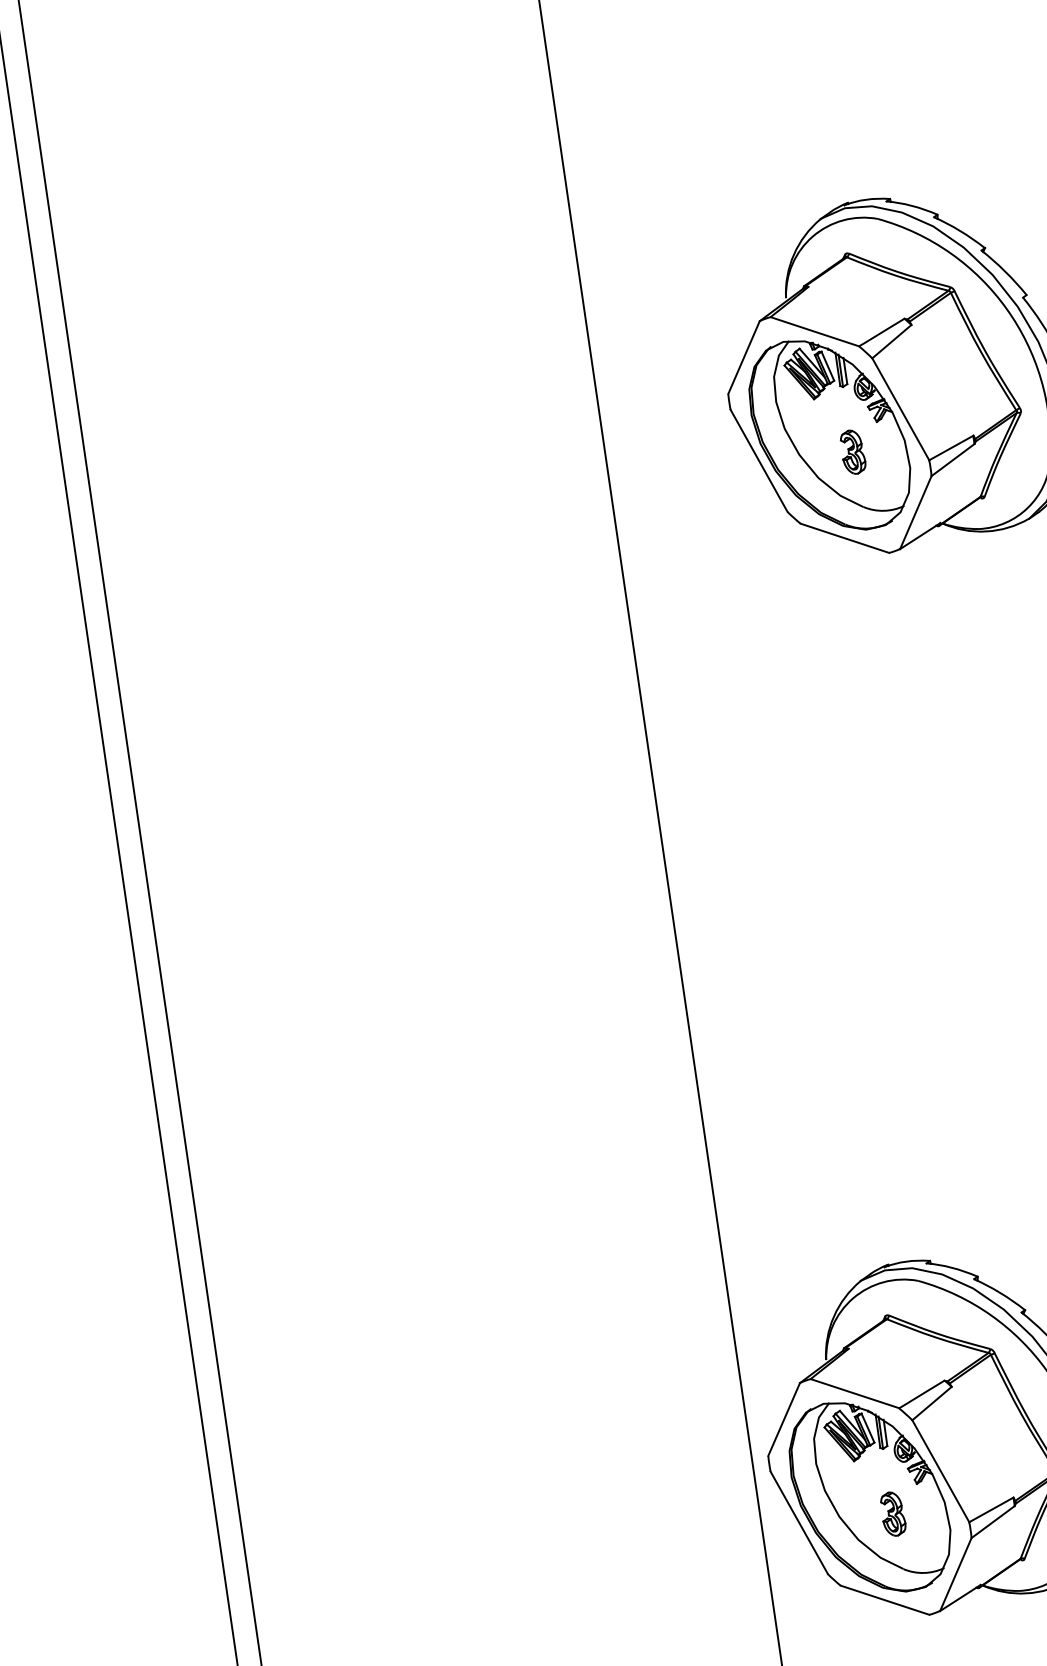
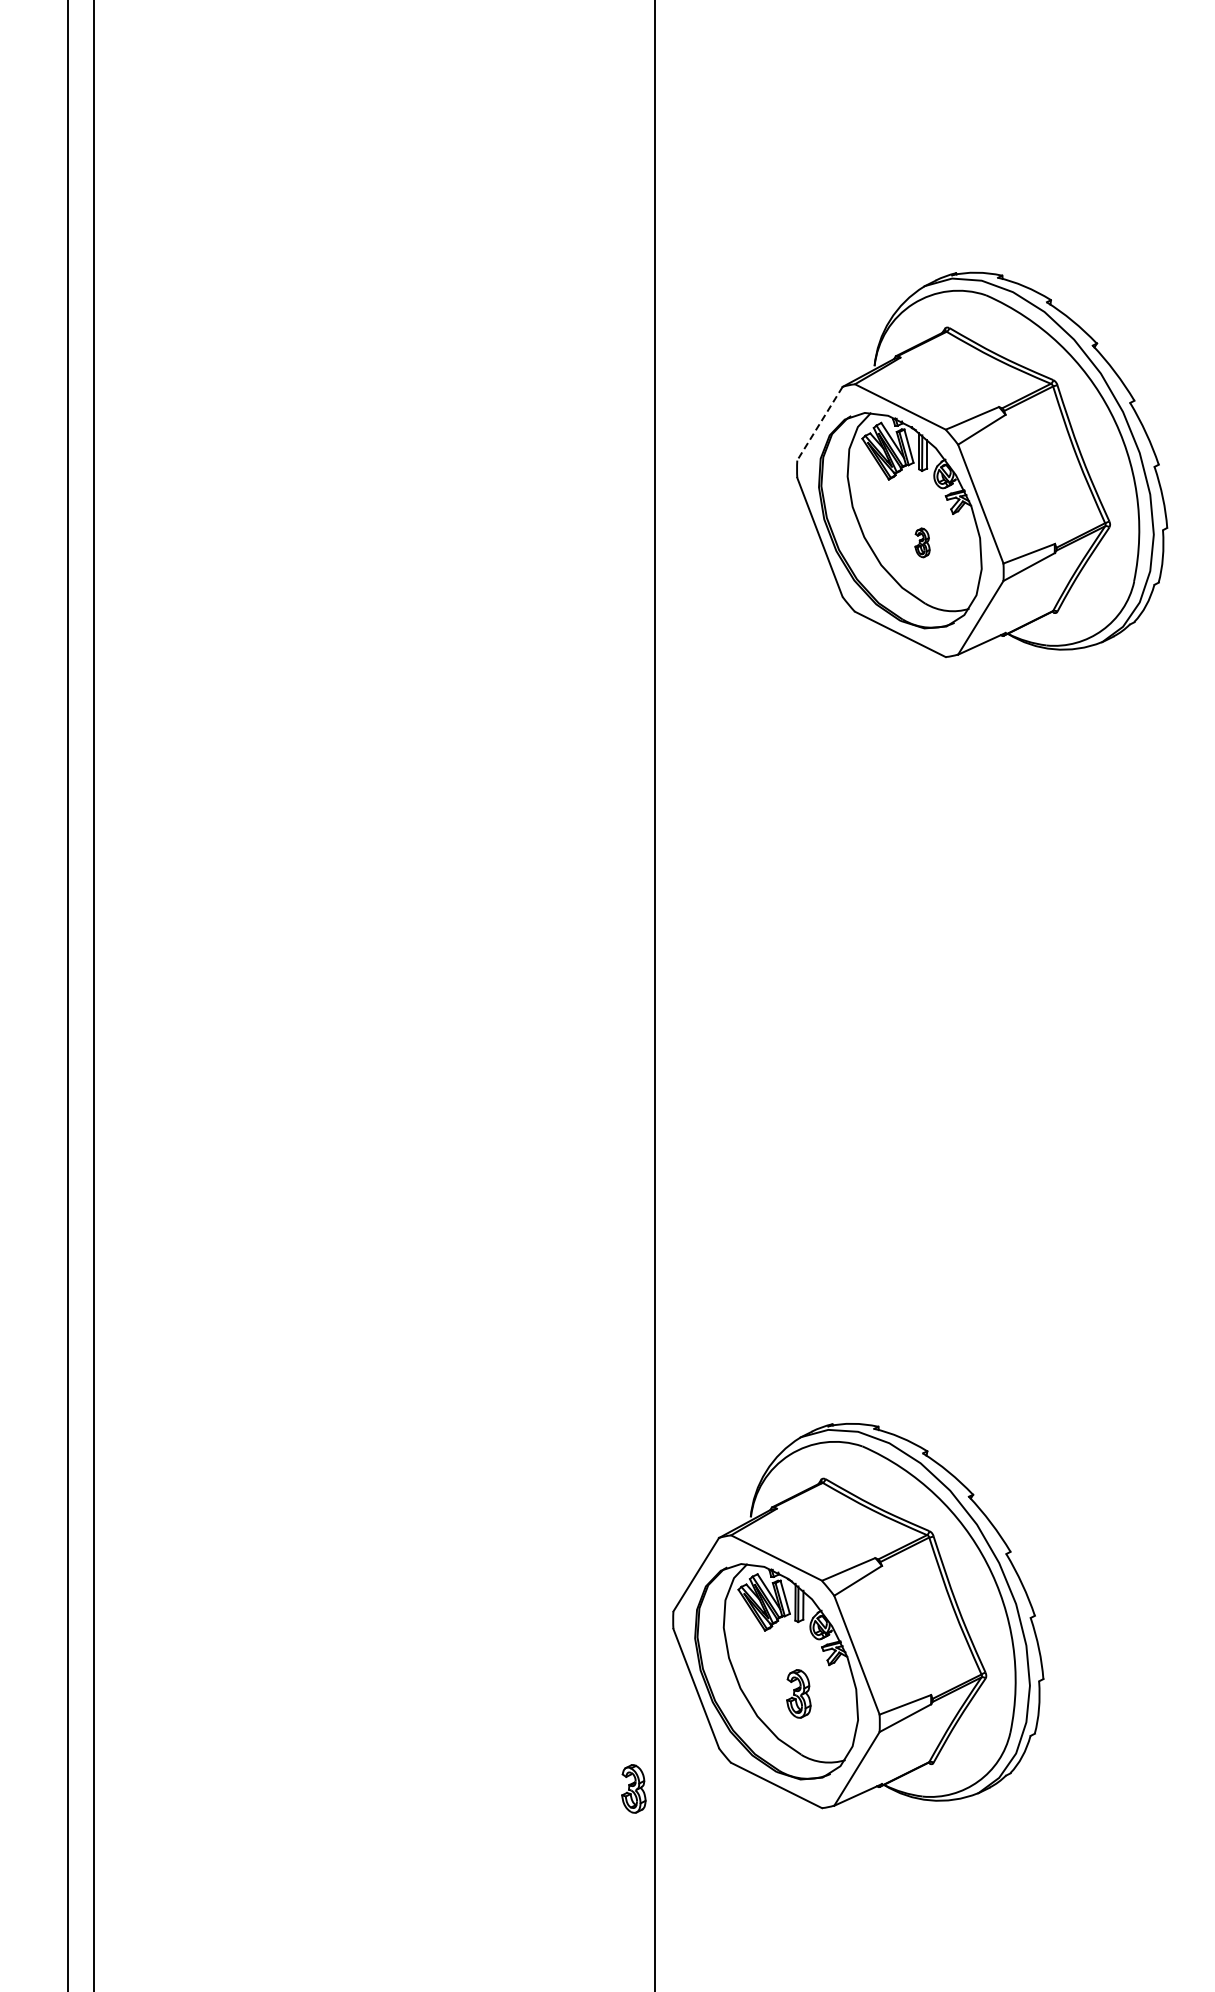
line: (743, 358) -> (819, 424), solid -> dashed
part: (852, 451) -> (922, 542), size x0.6
part: (755, 1621) -> (633, 1788), added

